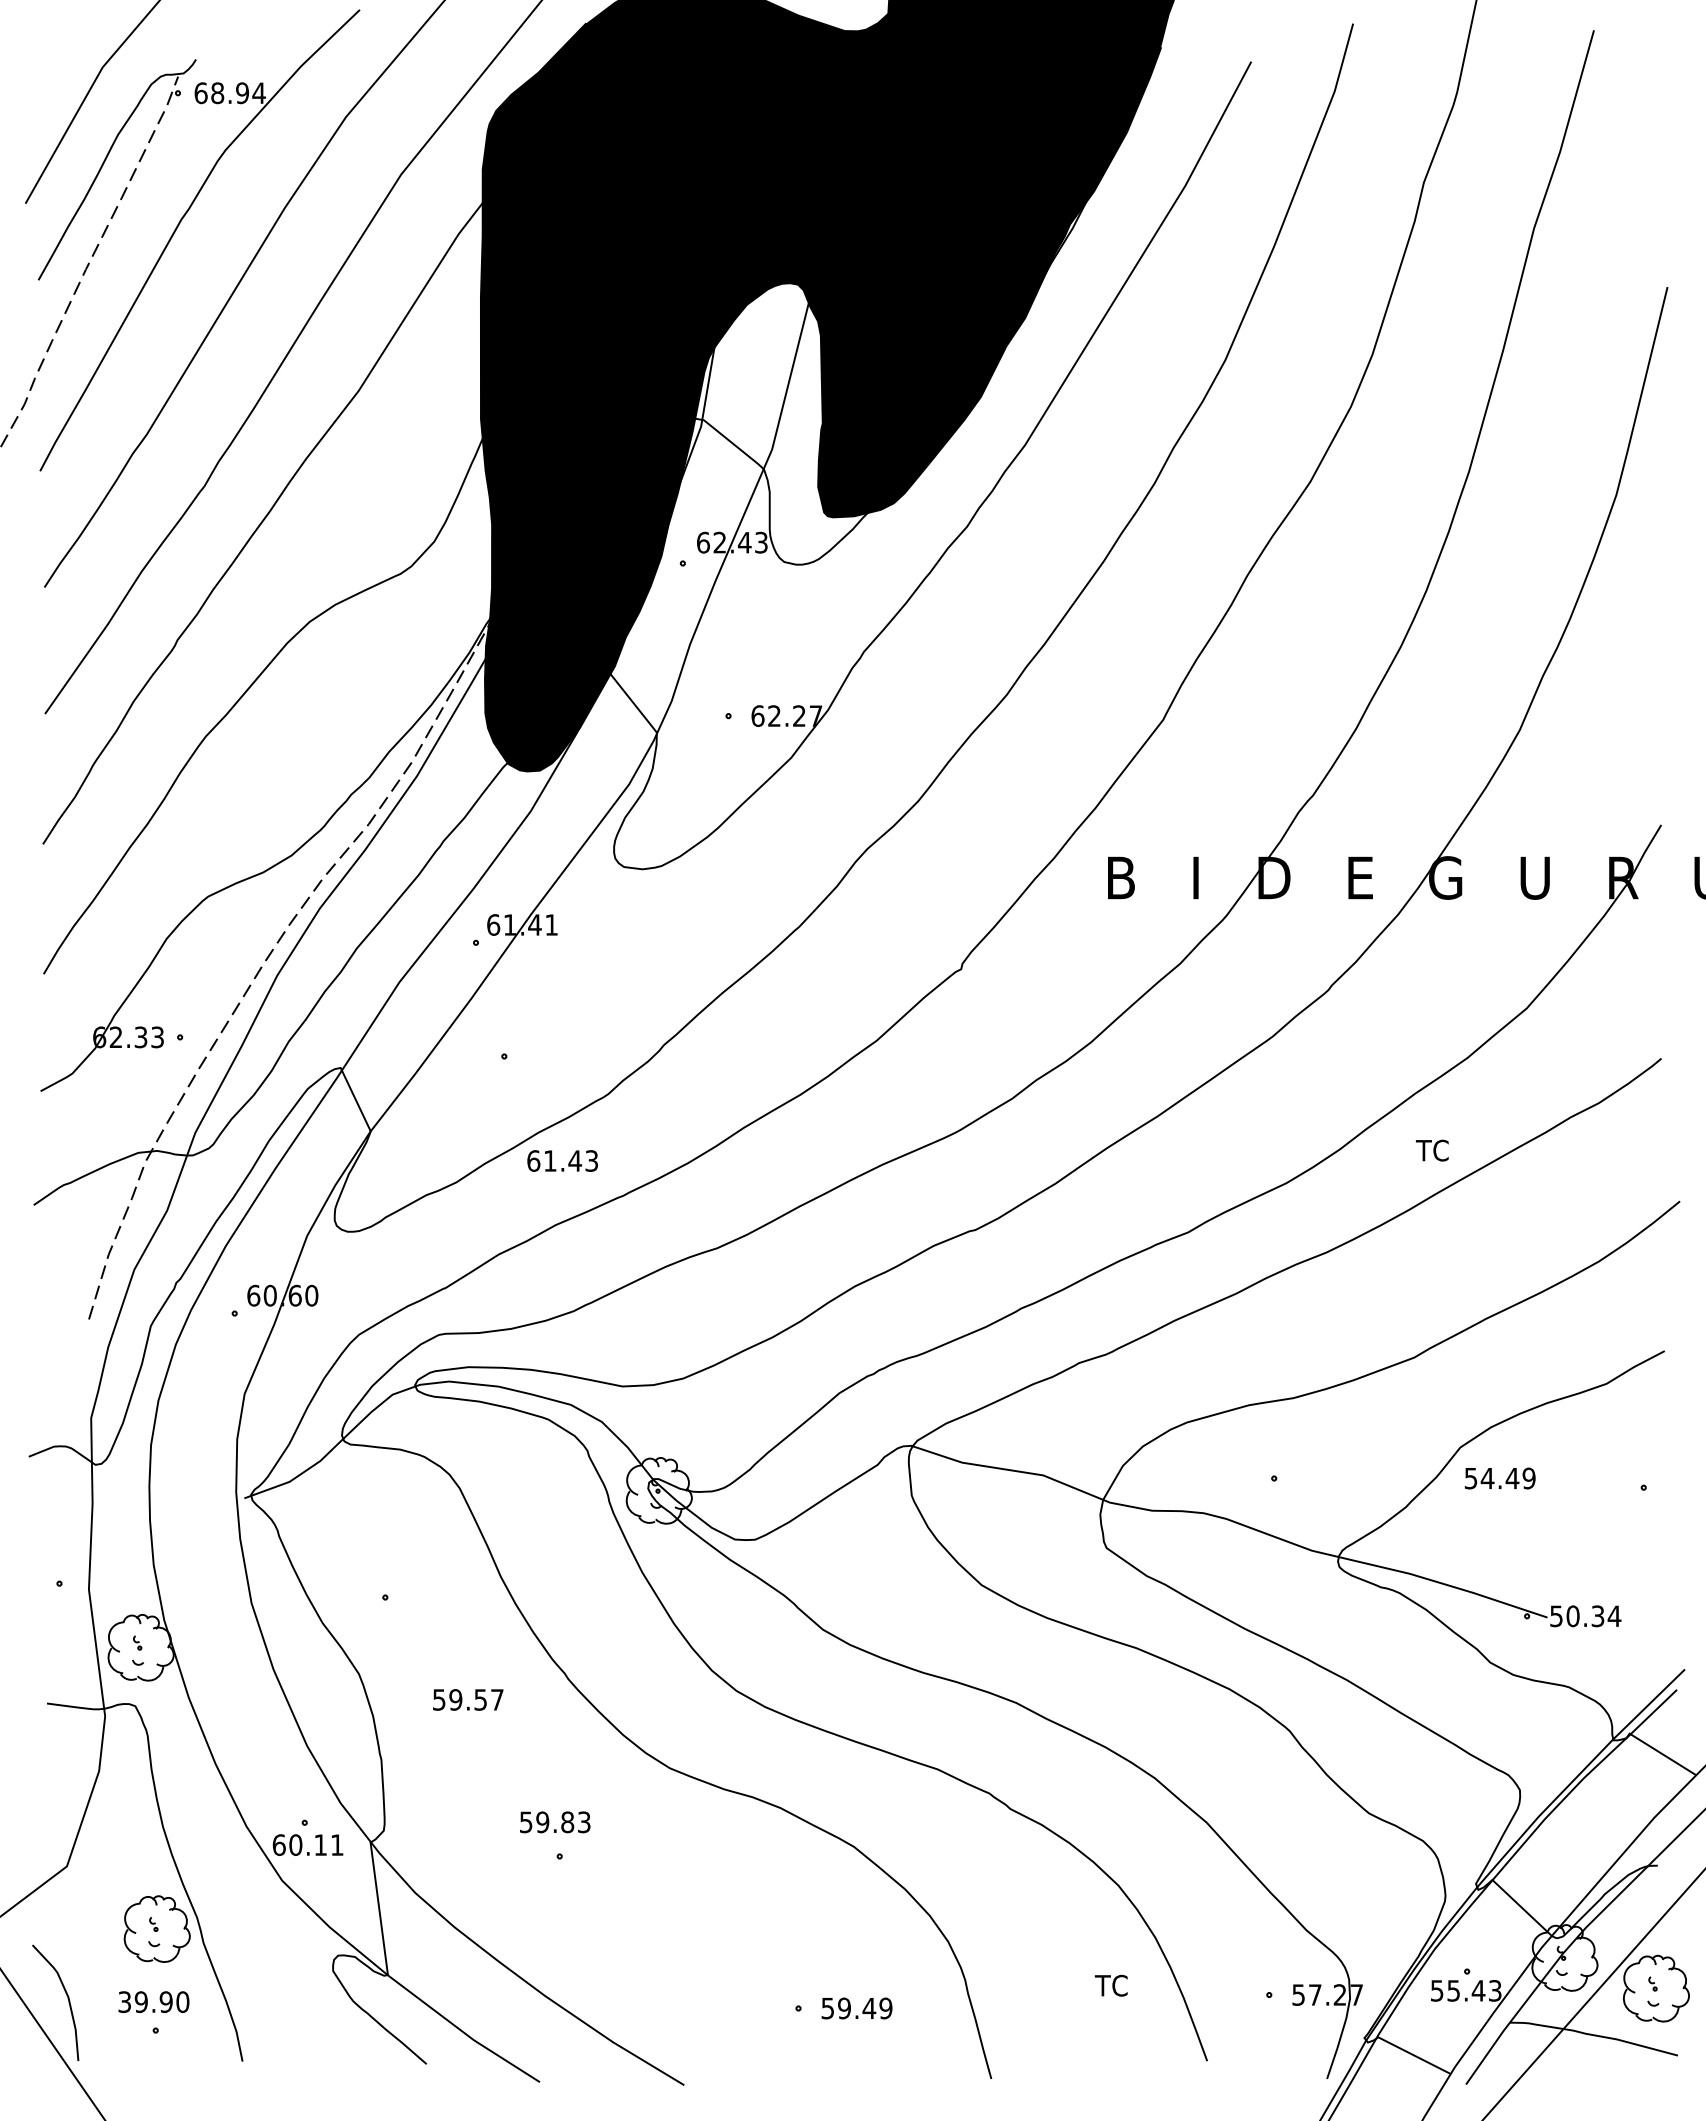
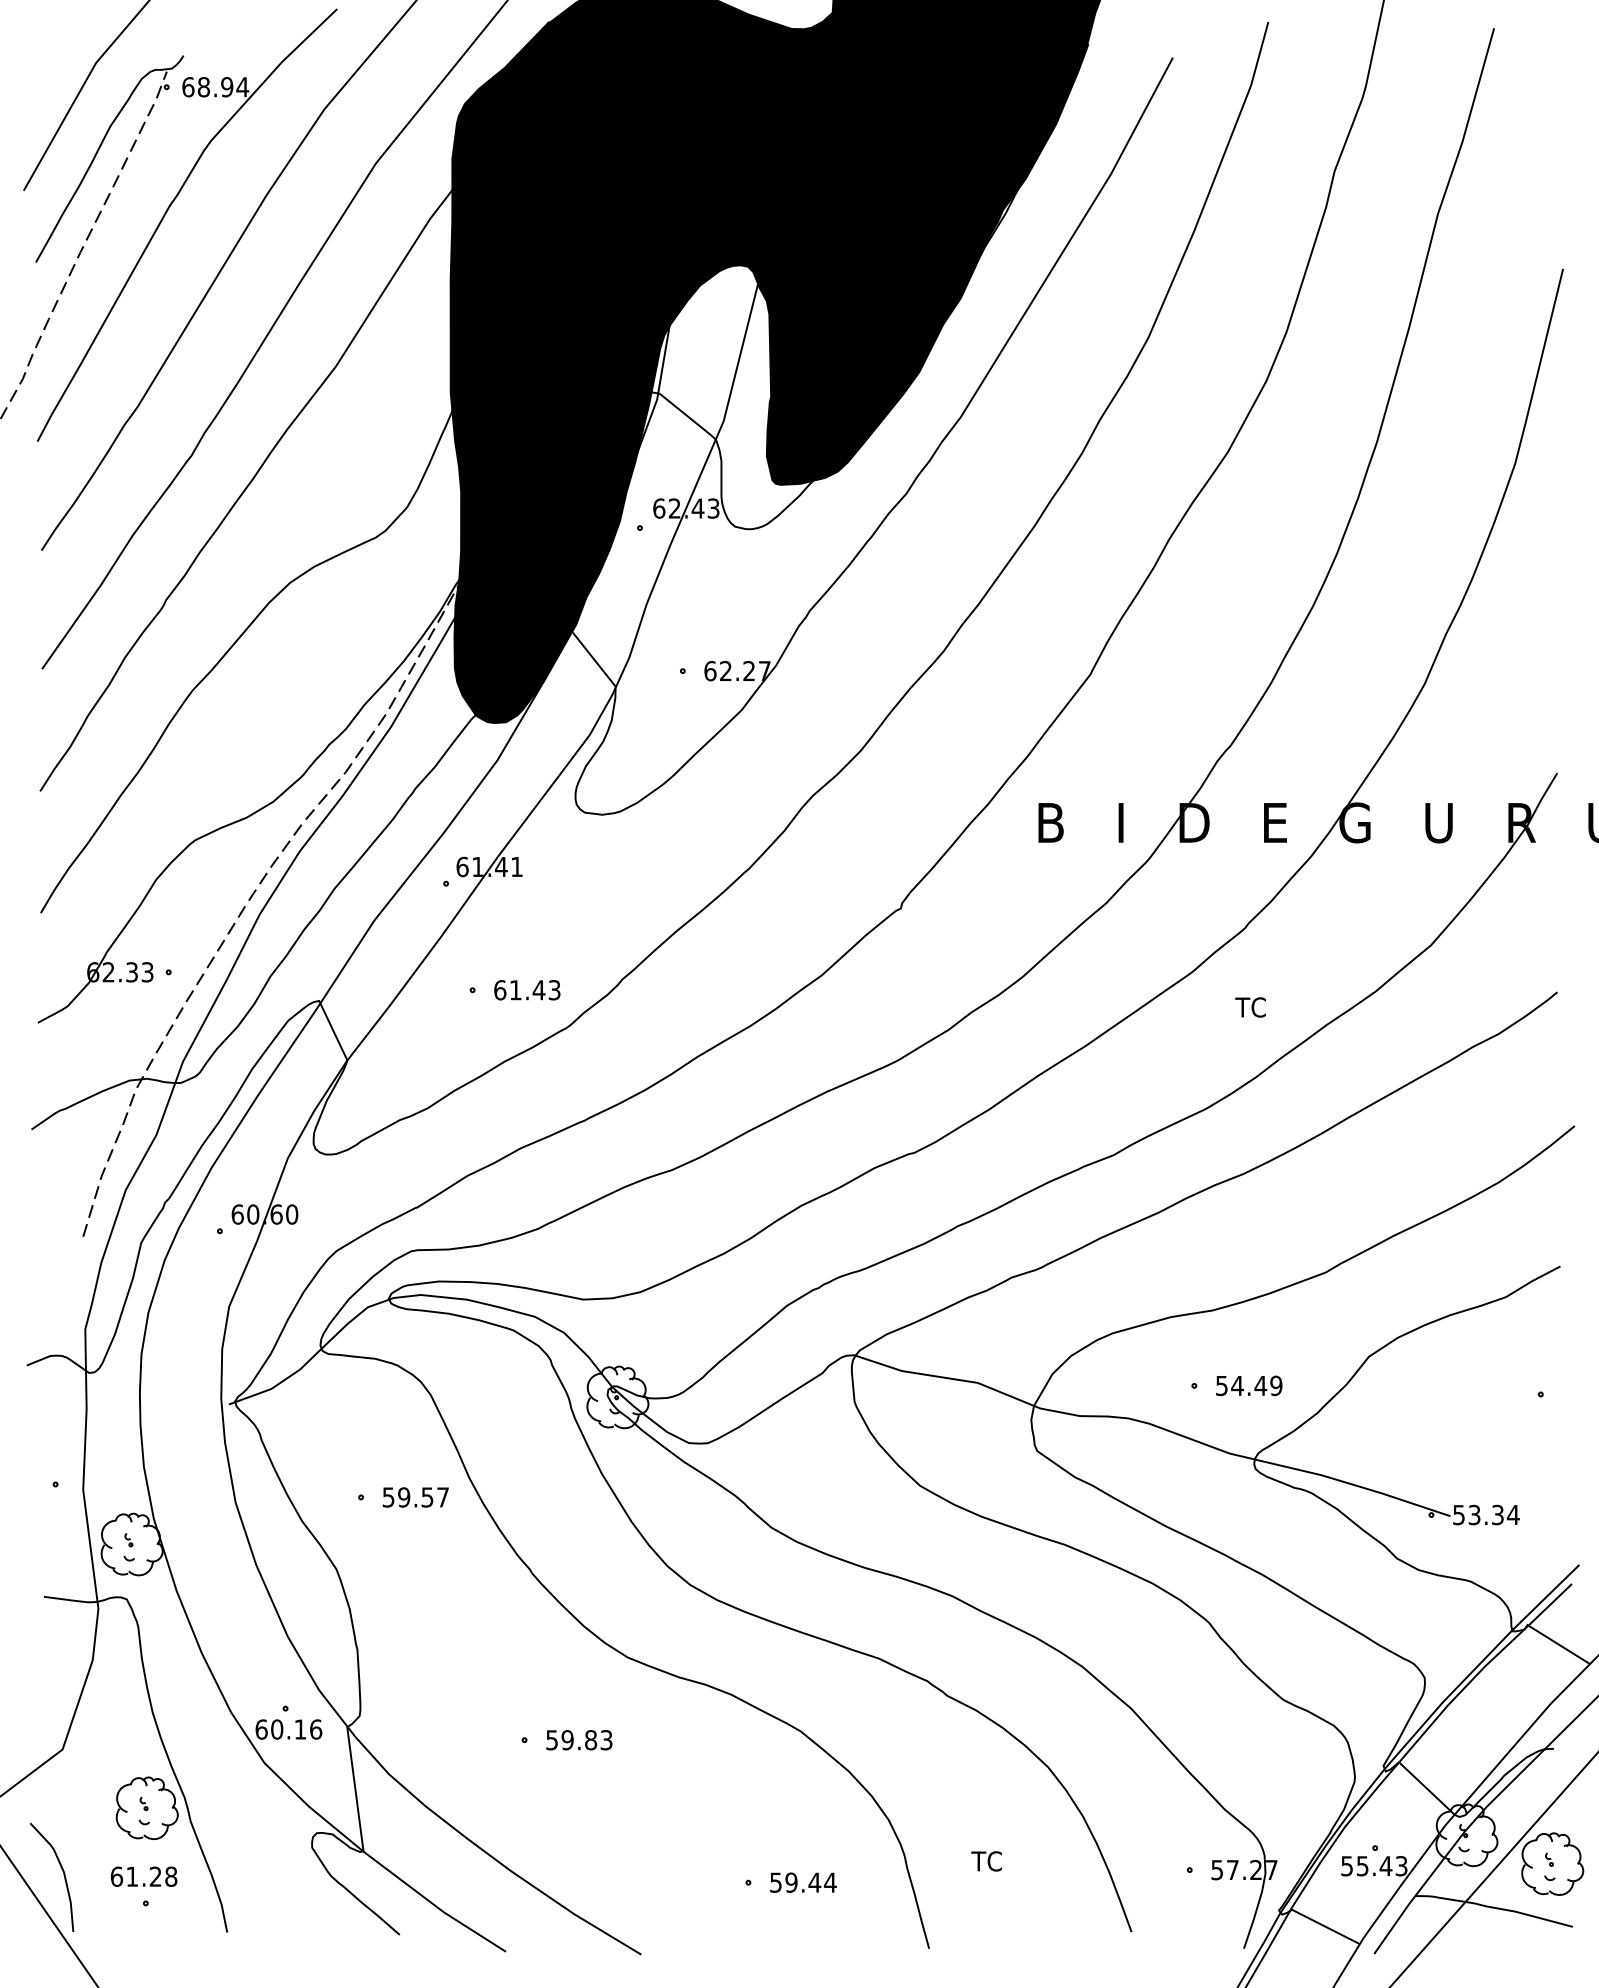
text: (1432, 1150) -> (1250, 1007), moved
text: (562, 1161) -> (527, 990), moved
text: (1500, 1478) -> (1249, 1385), moved
text: (1573, 1615) -> (1474, 1514), 50.34 -> 53.34
text: (467, 1699) -> (415, 1497), moved
text: (555, 1822) -> (579, 1740), moved
text: (337, 1845) -> (316, 1729), 60.11 -> 60.16
text: (1111, 1985) -> (986, 1861), moved
text: (153, 2001) -> (143, 1876), 39.90 -> 61.28
text: (886, 2008) -> (830, 1882), 59.49 -> 59.44

